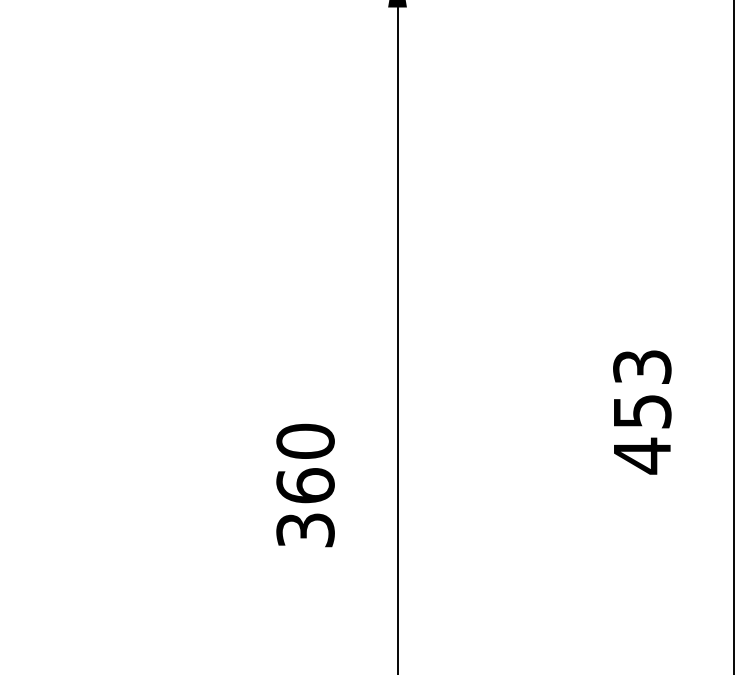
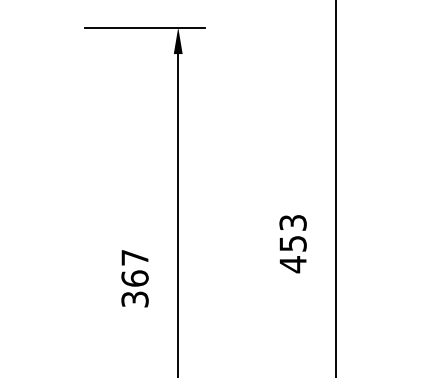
text: (304, 440) -> (134, 257), 360 -> 367

